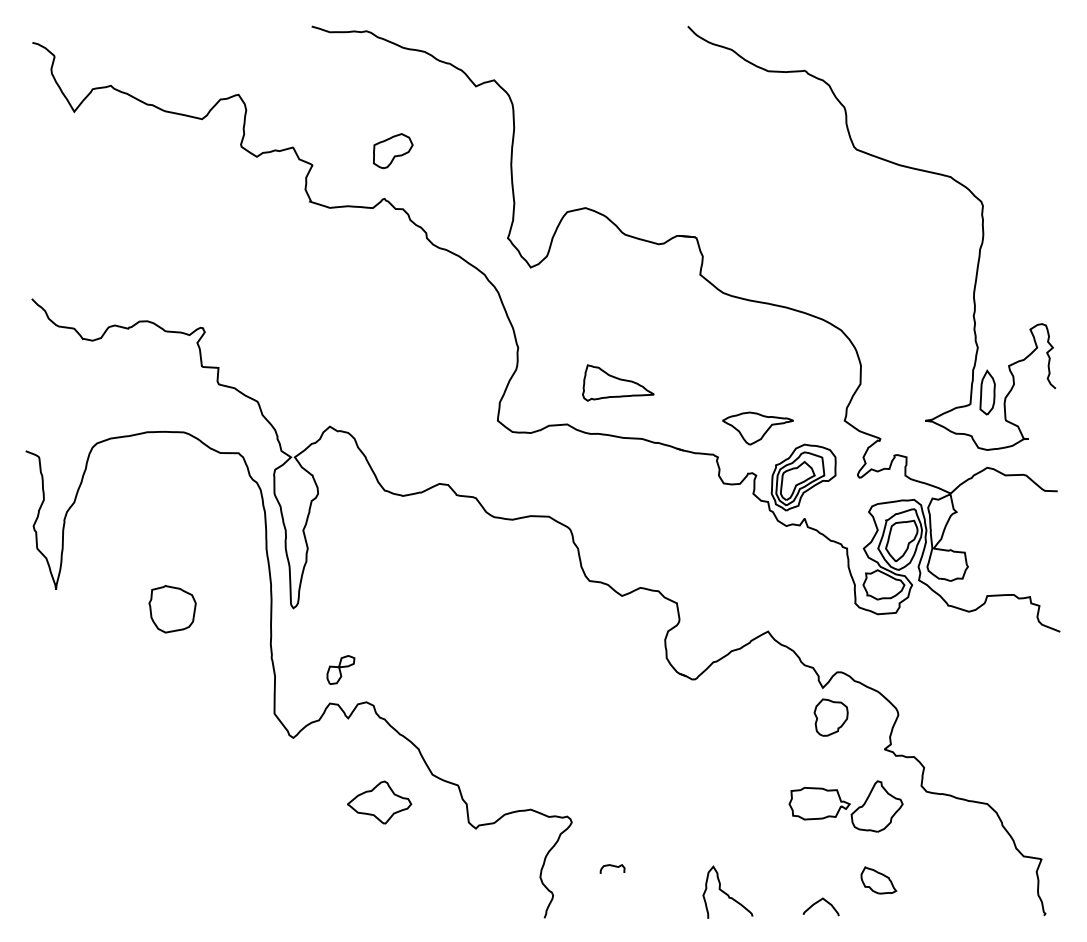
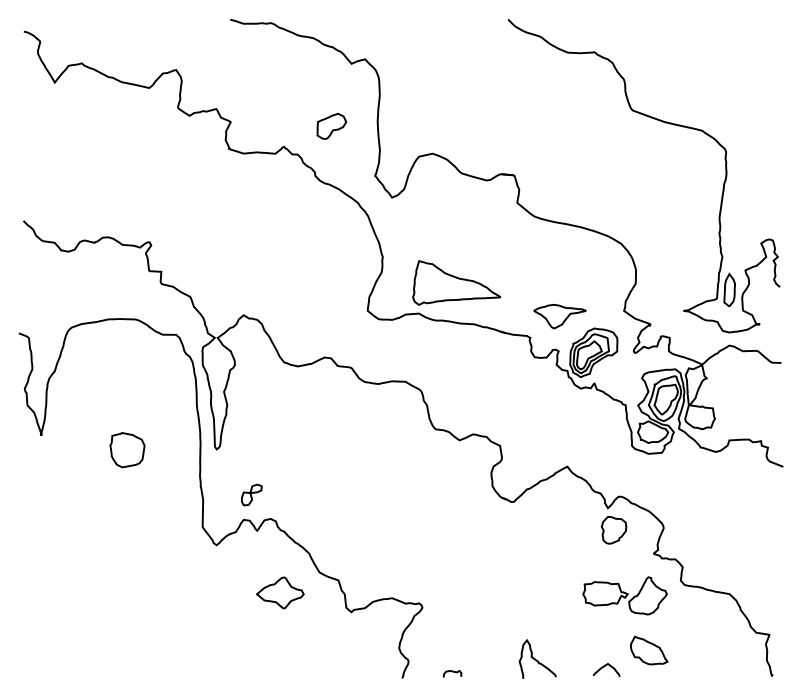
part: (393, 151) -> (332, 126), moved
part: (618, 382) -> (456, 282), size x1.67
curve: (612, 866) -> (452, 672), moved
part: (878, 880) -> (649, 650), size x1.43

